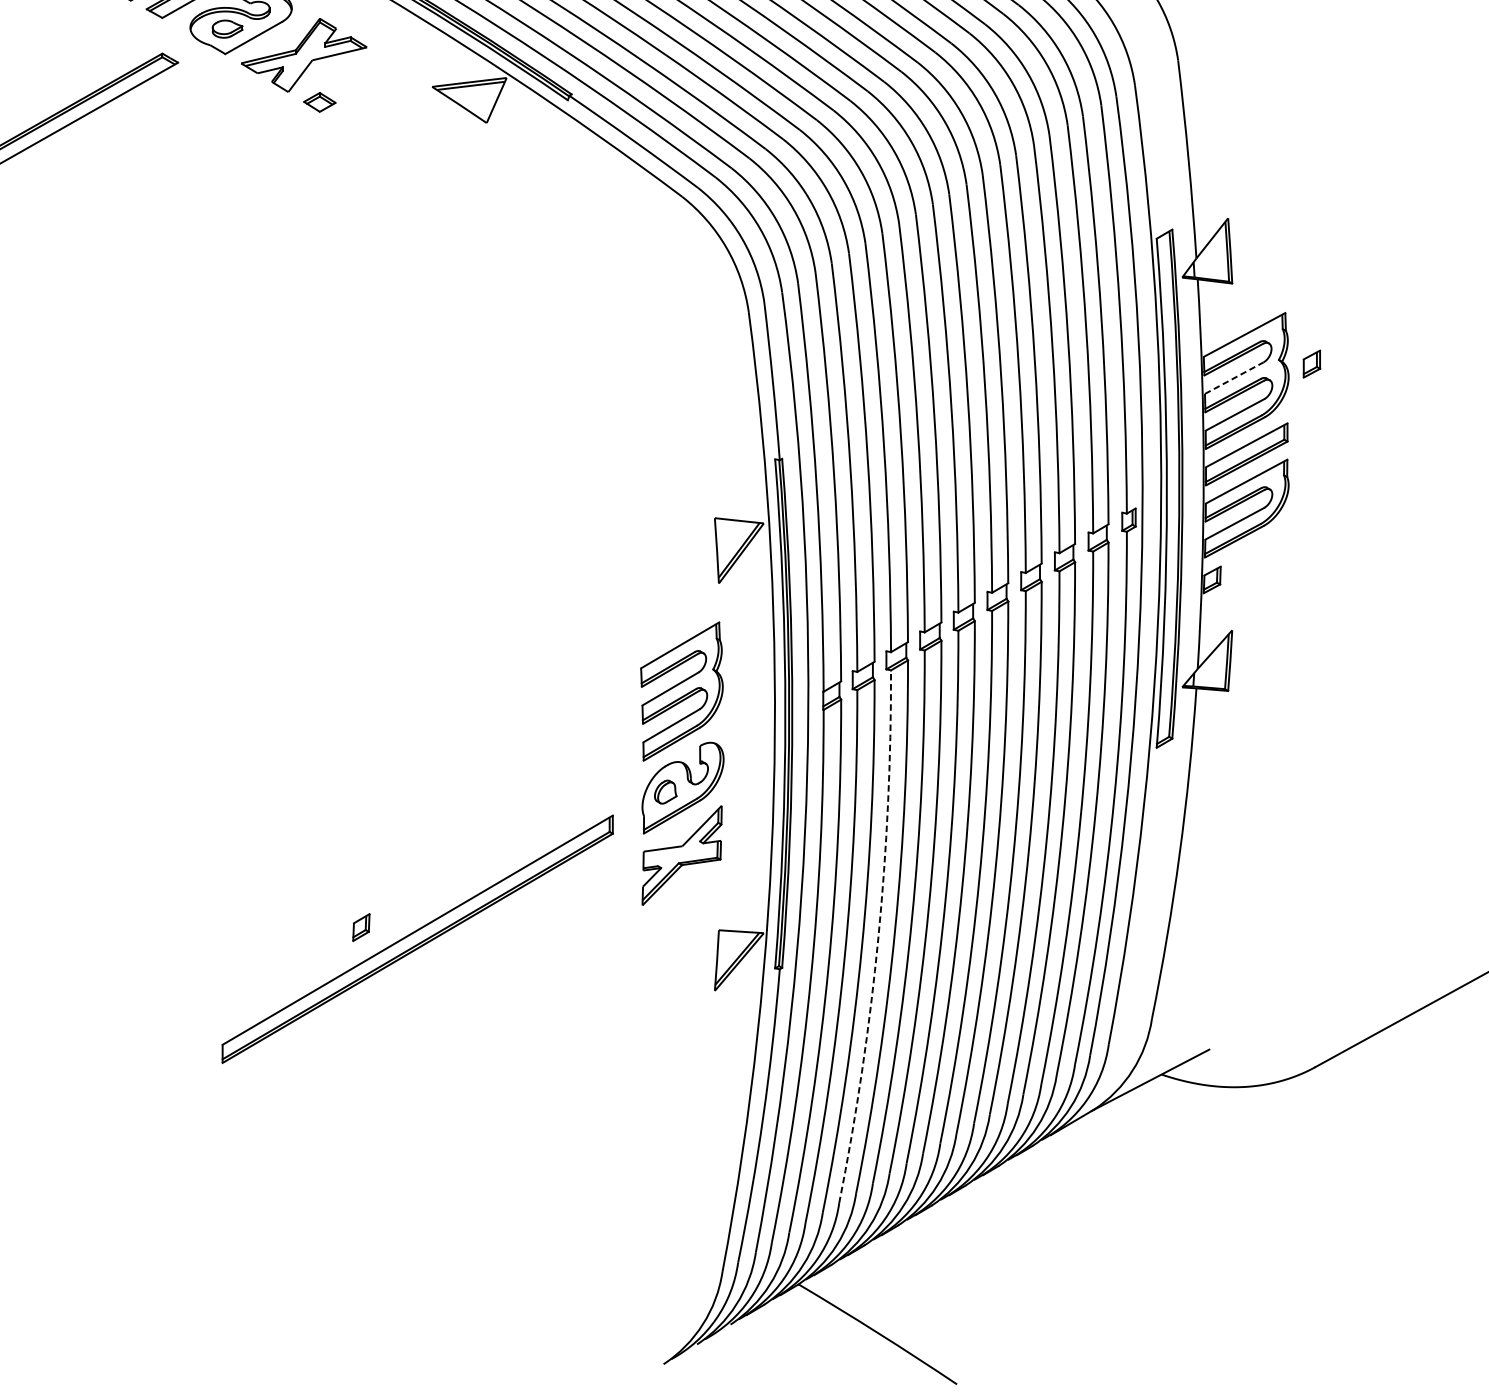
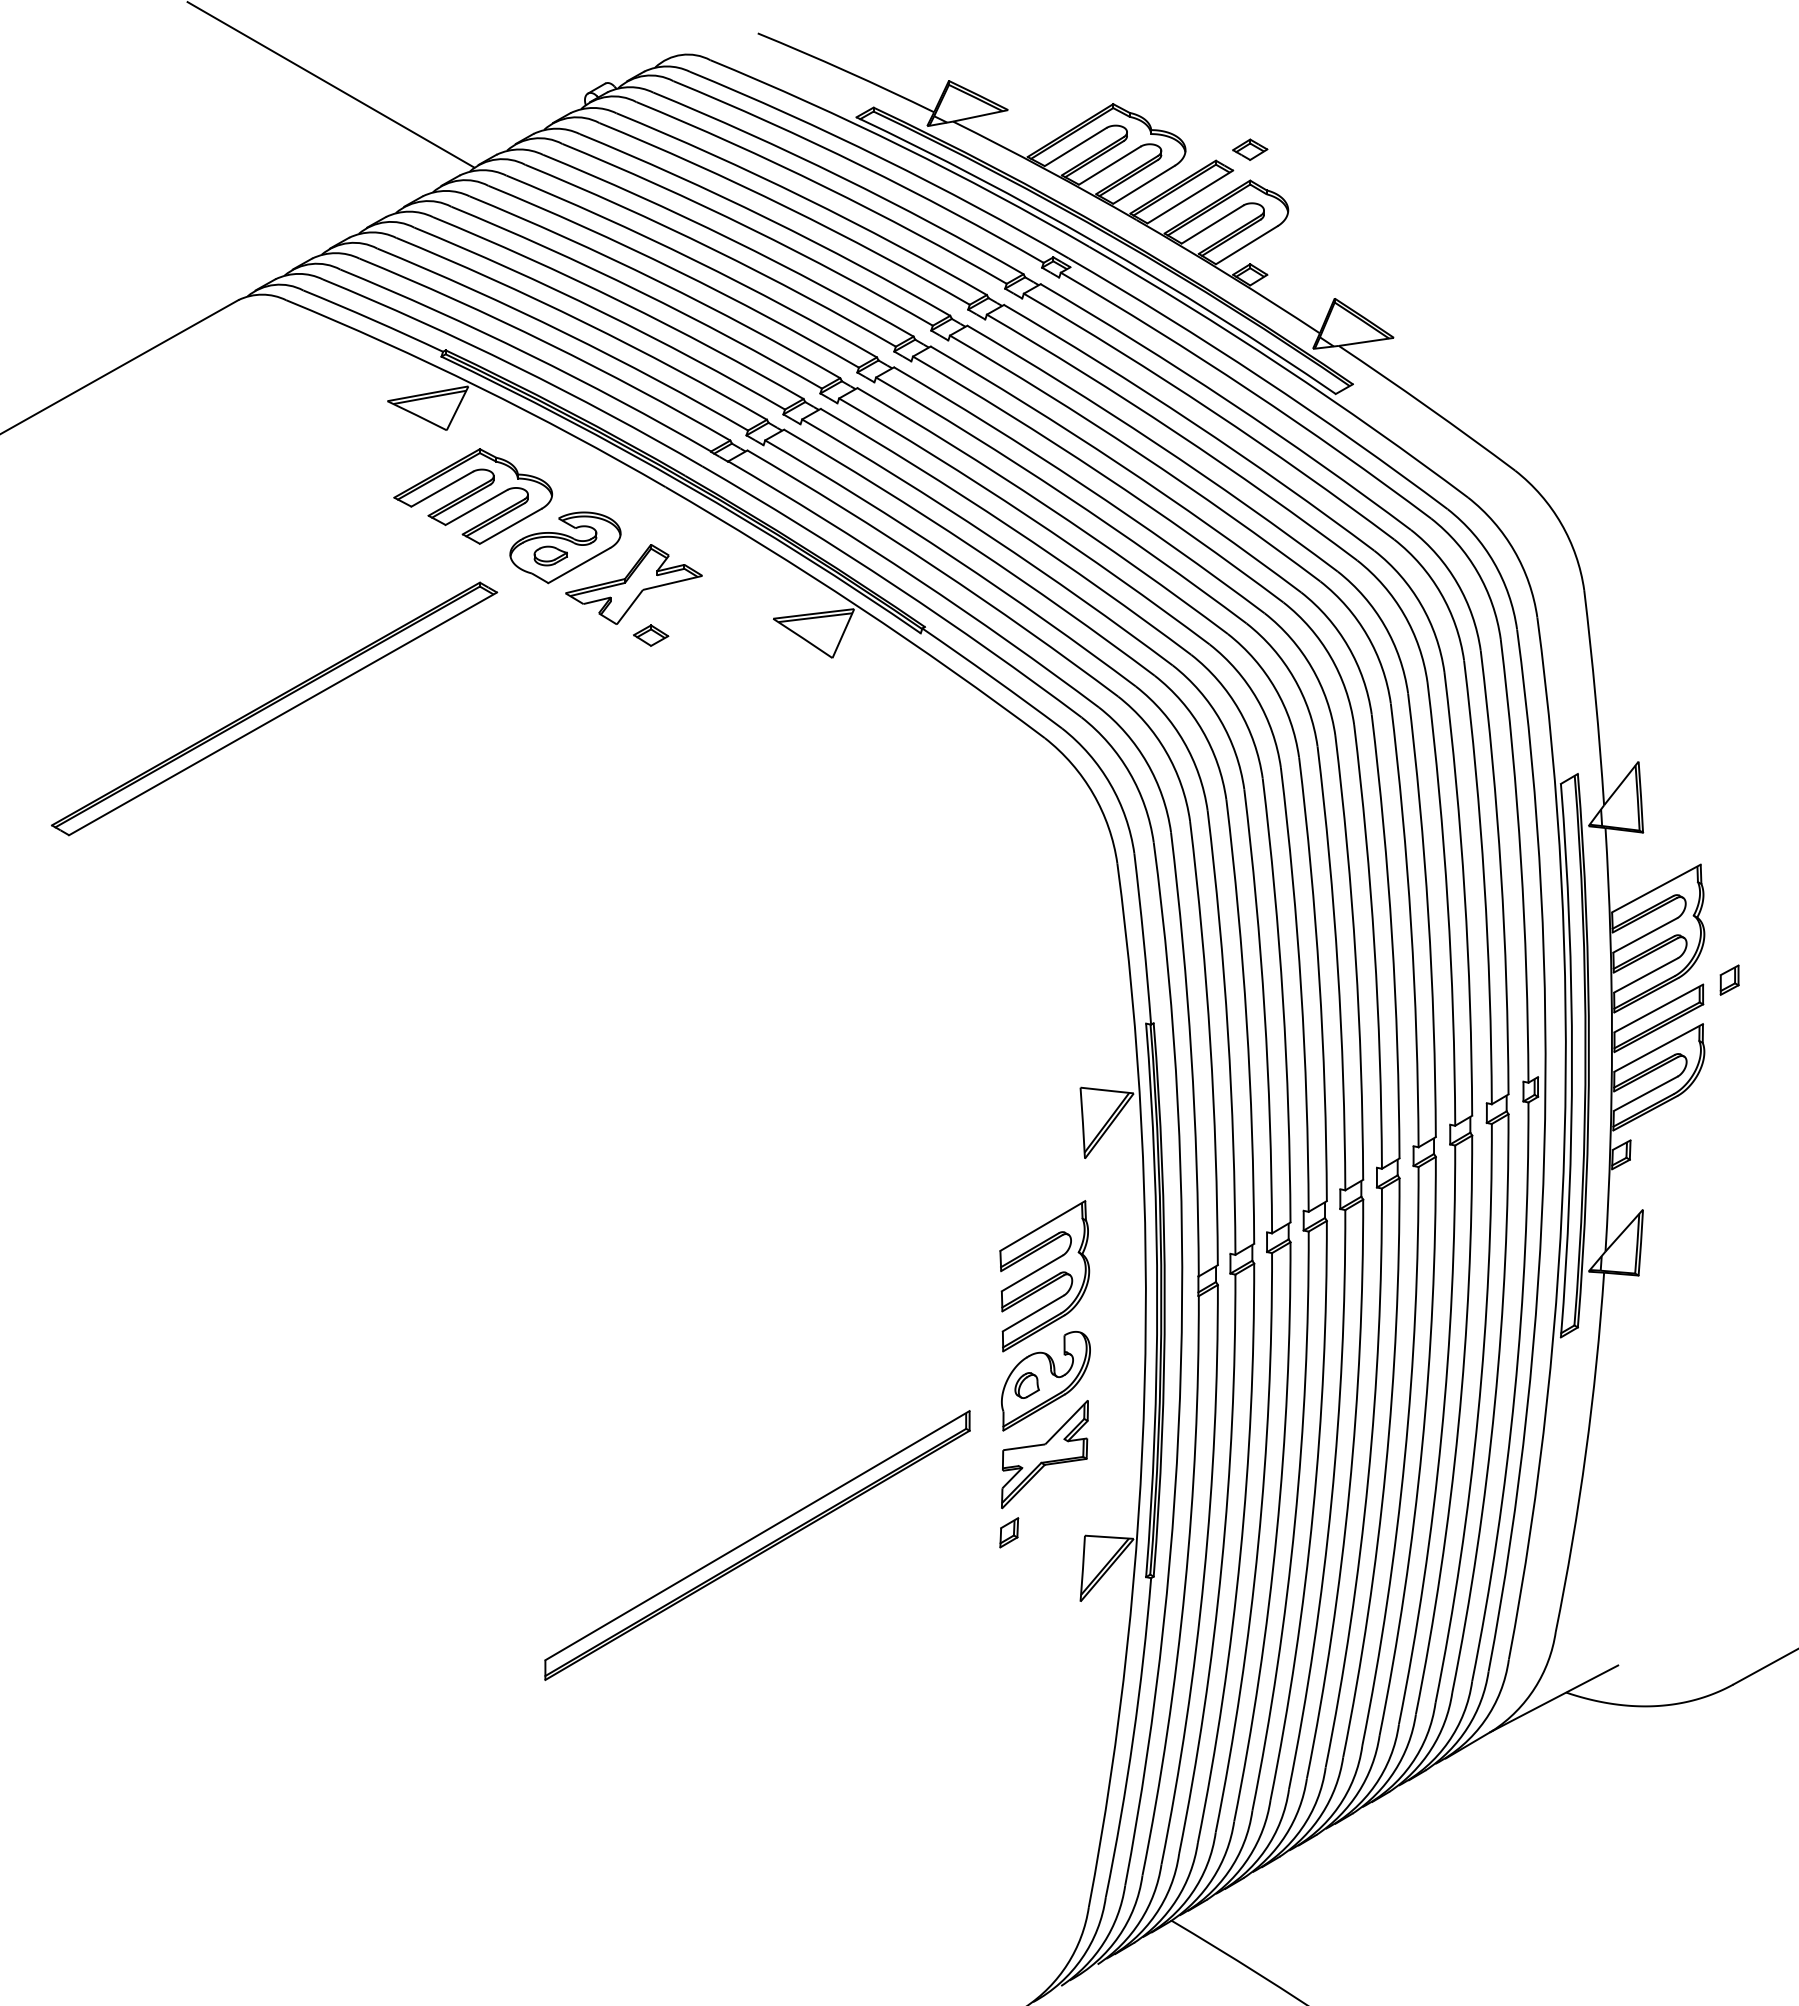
part: (1311, 363) -> (1729, 979), moved
line: (1234, 378) -> (1645, 935), dashed -> solid
part: (361, 927) -> (1009, 1532), moved
arc: (878, 938) -> (1258, 1544), dashed -> solid

